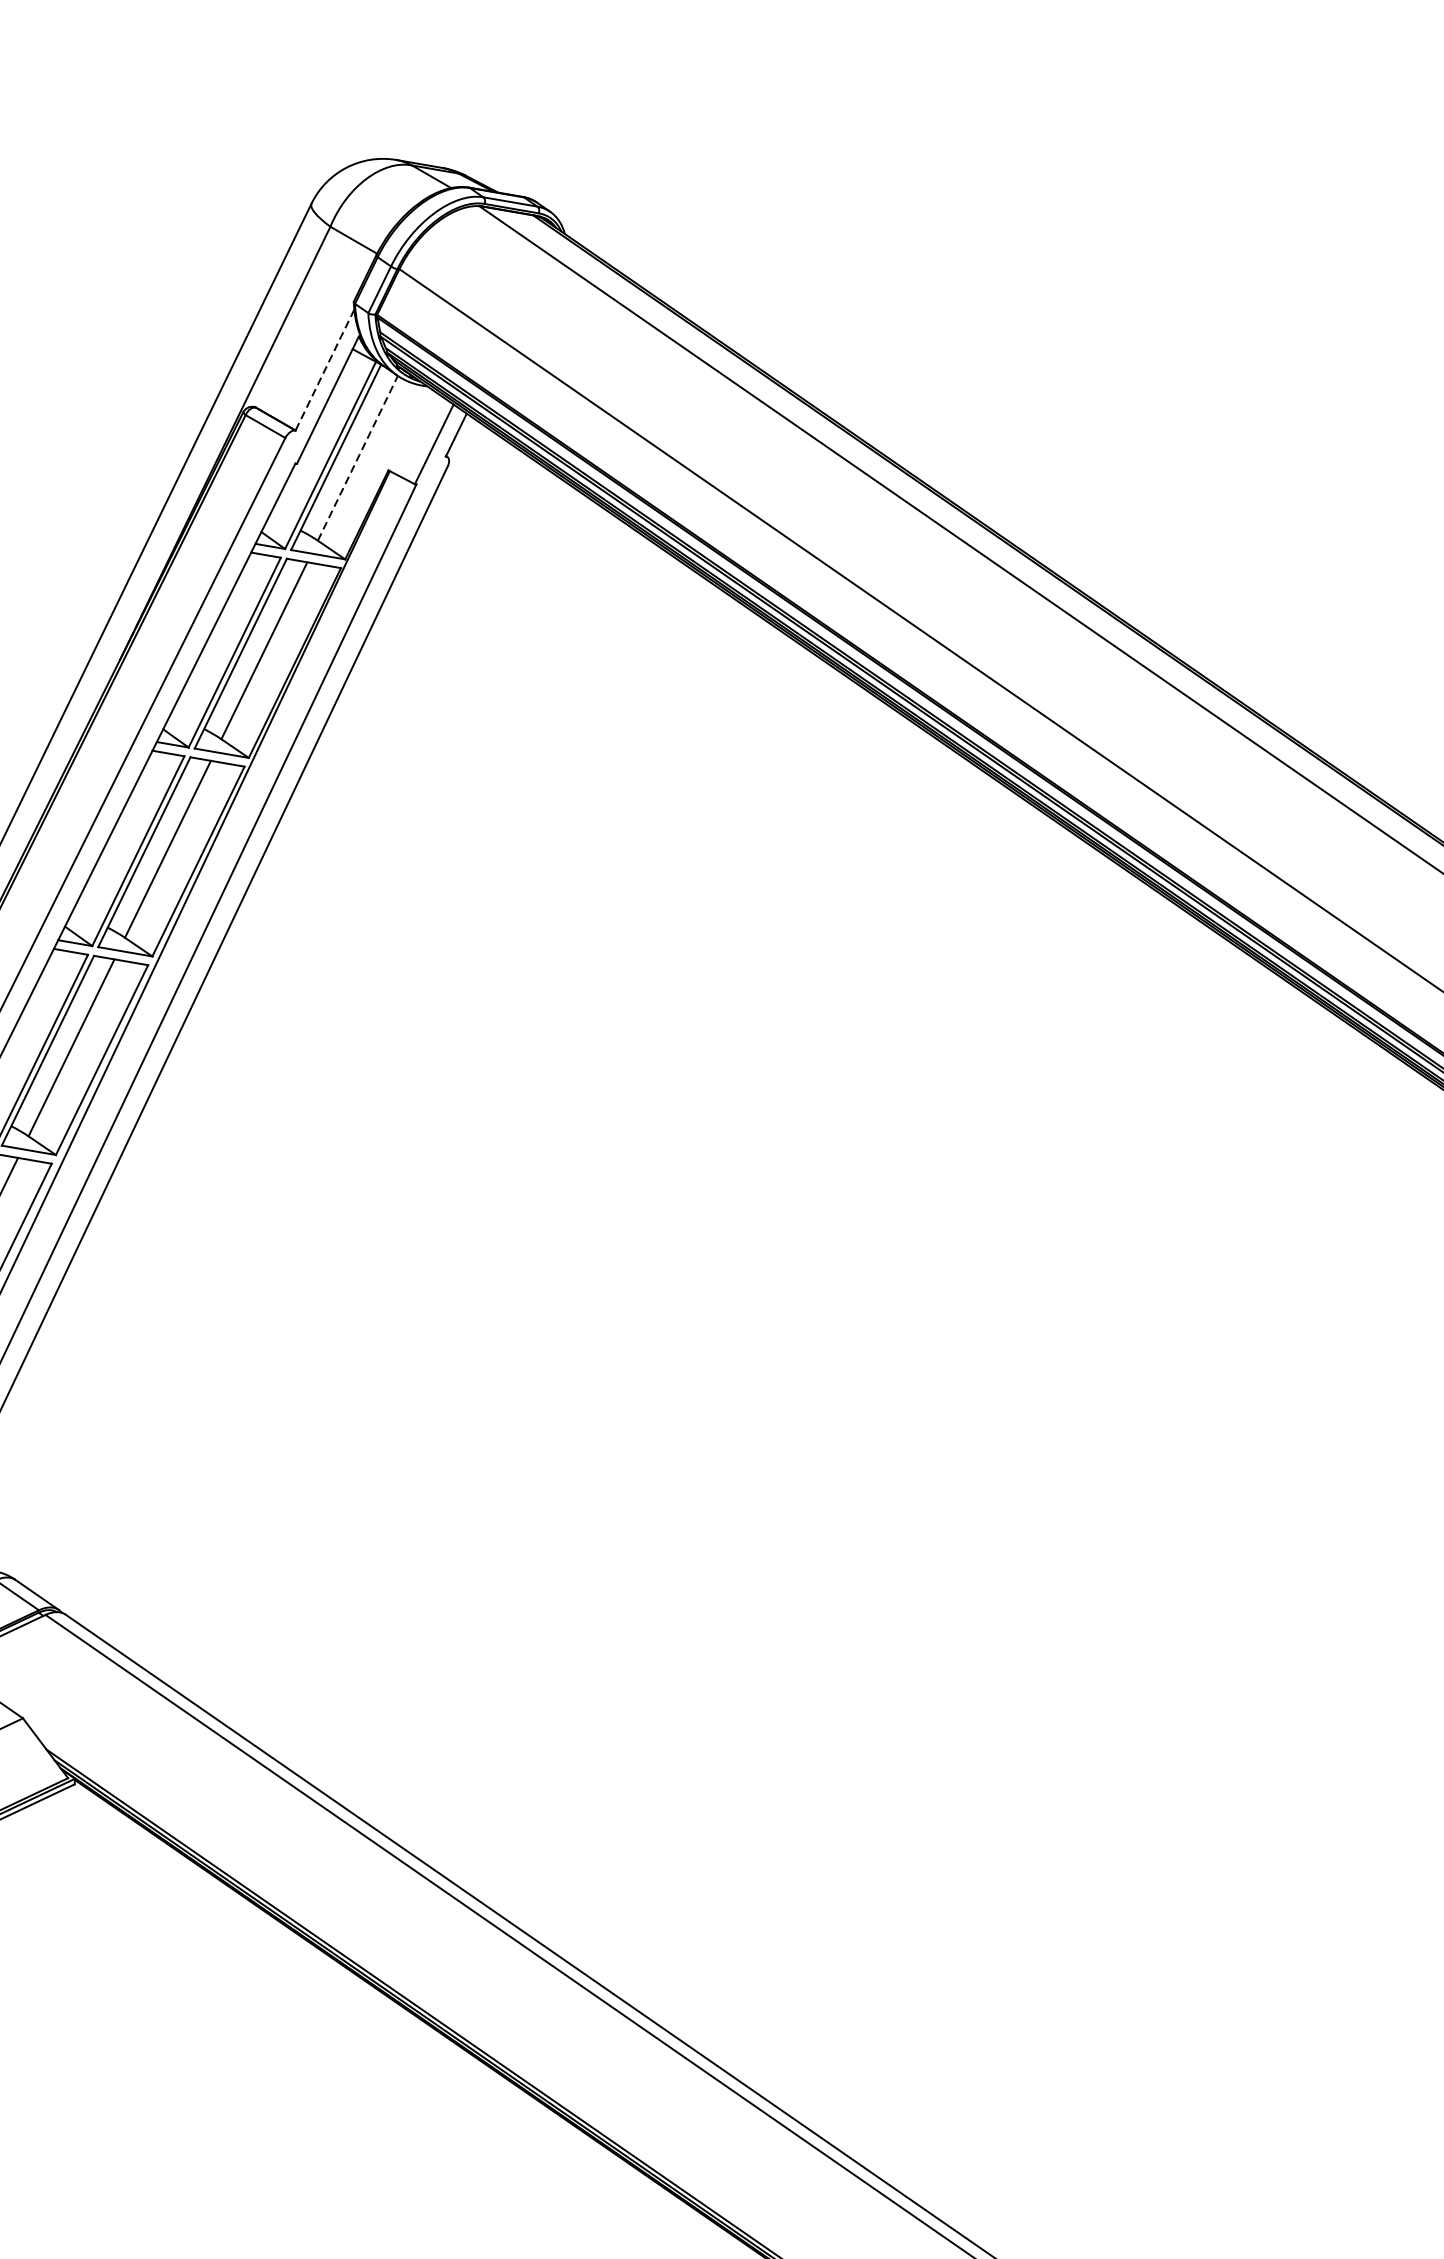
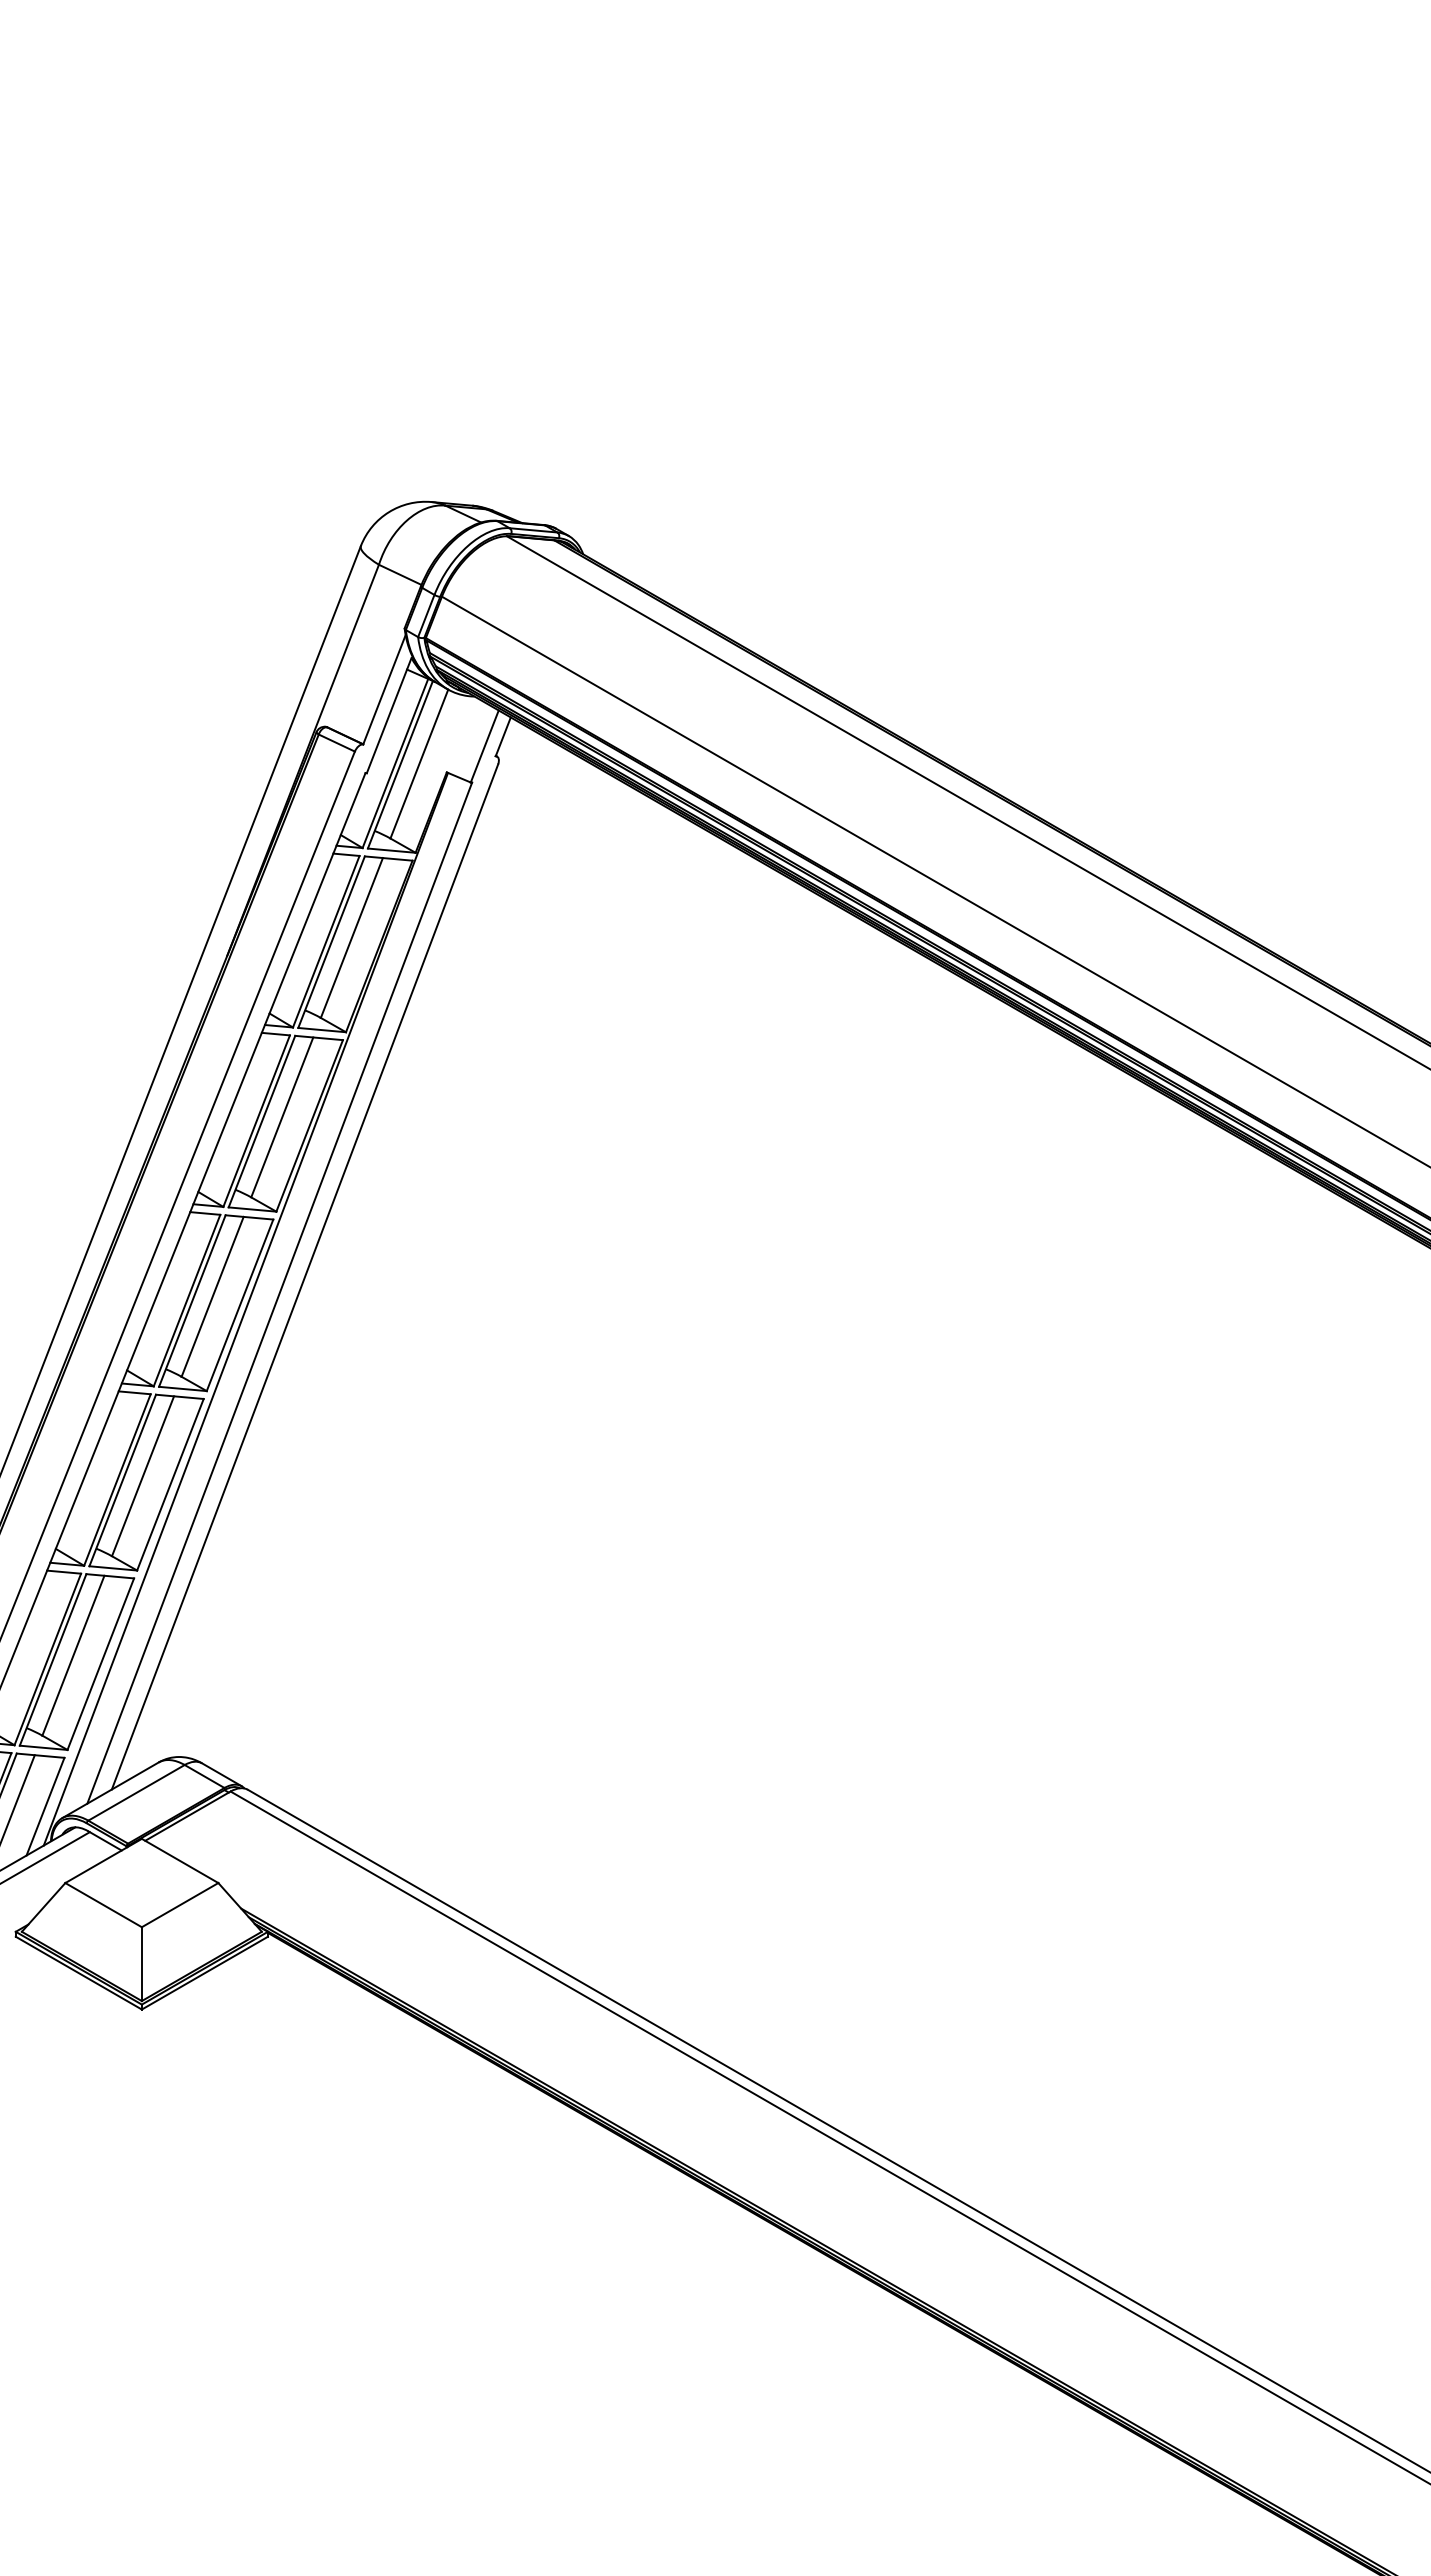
line: (325, 369) -> (384, 689), dashed -> solid
line: (357, 458) -> (419, 764), dashed -> solid

